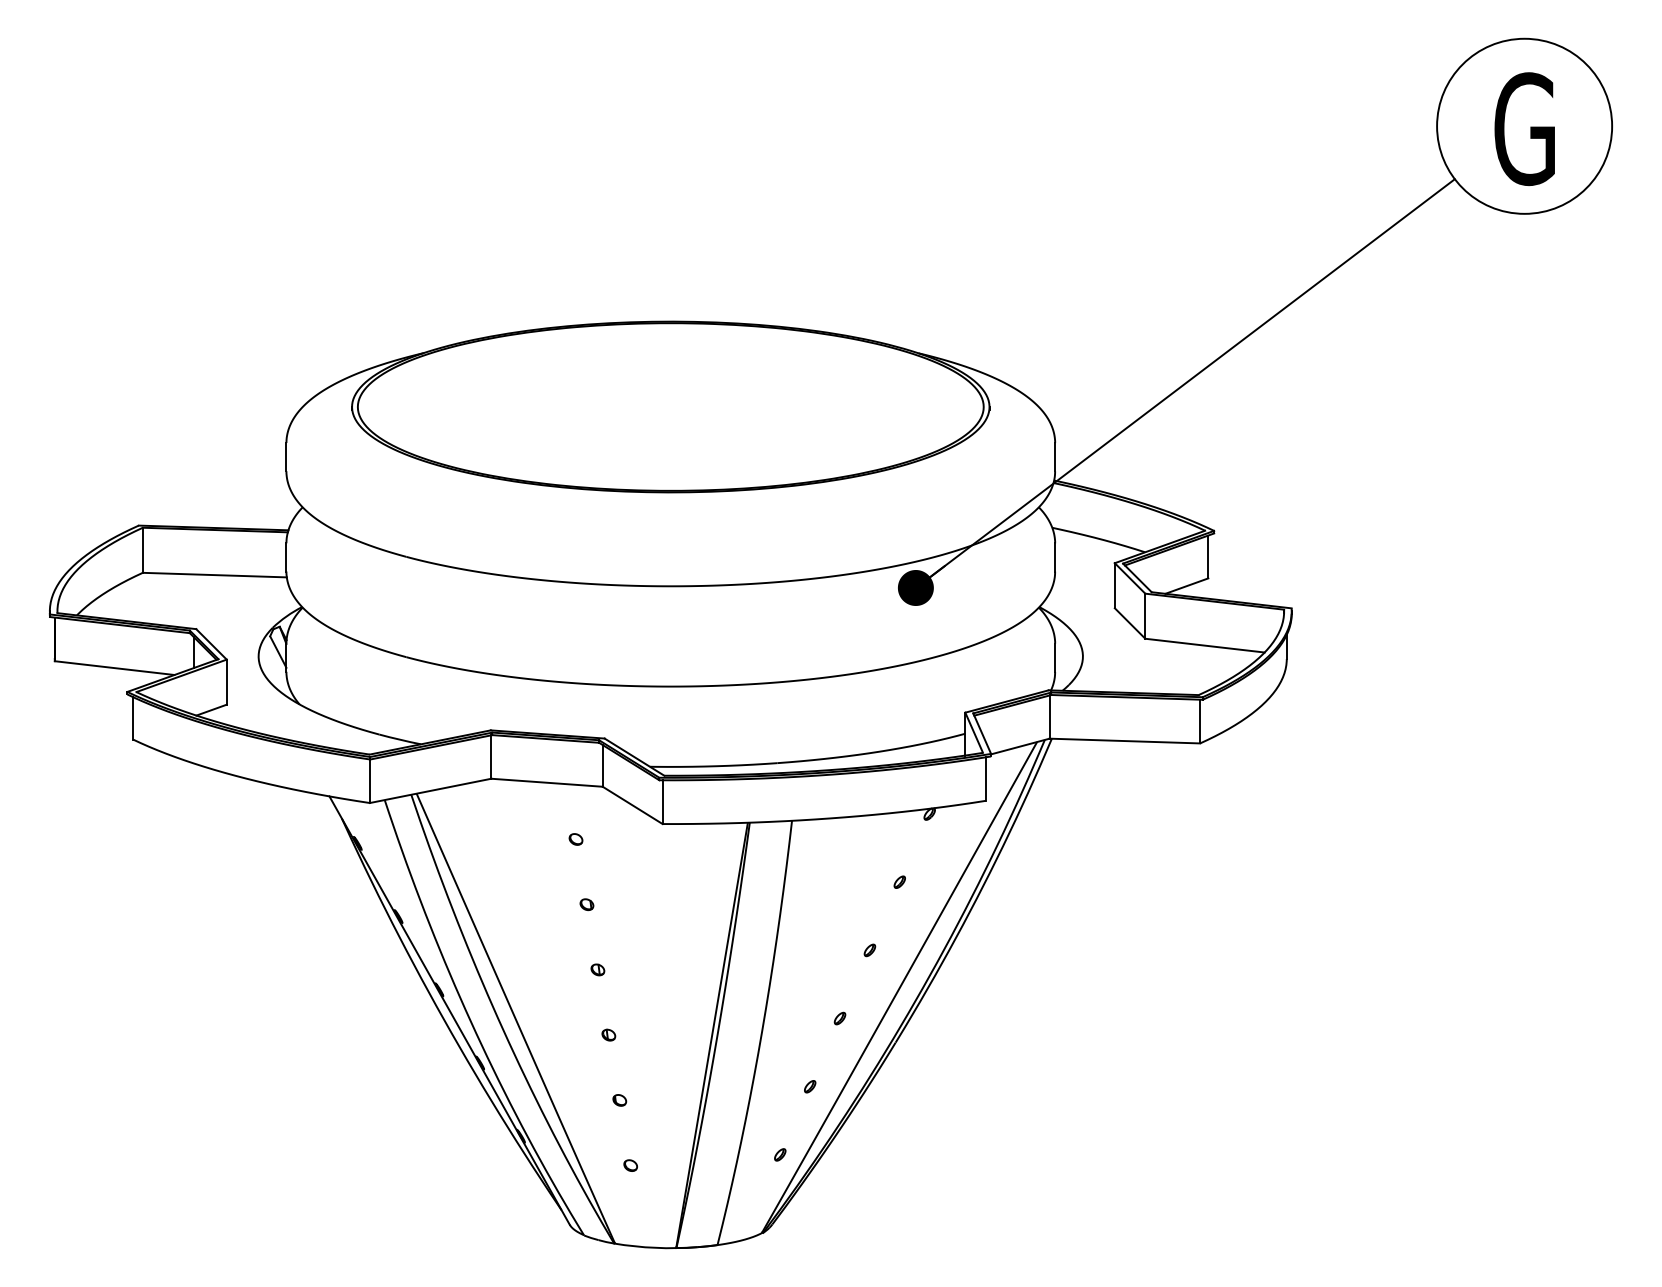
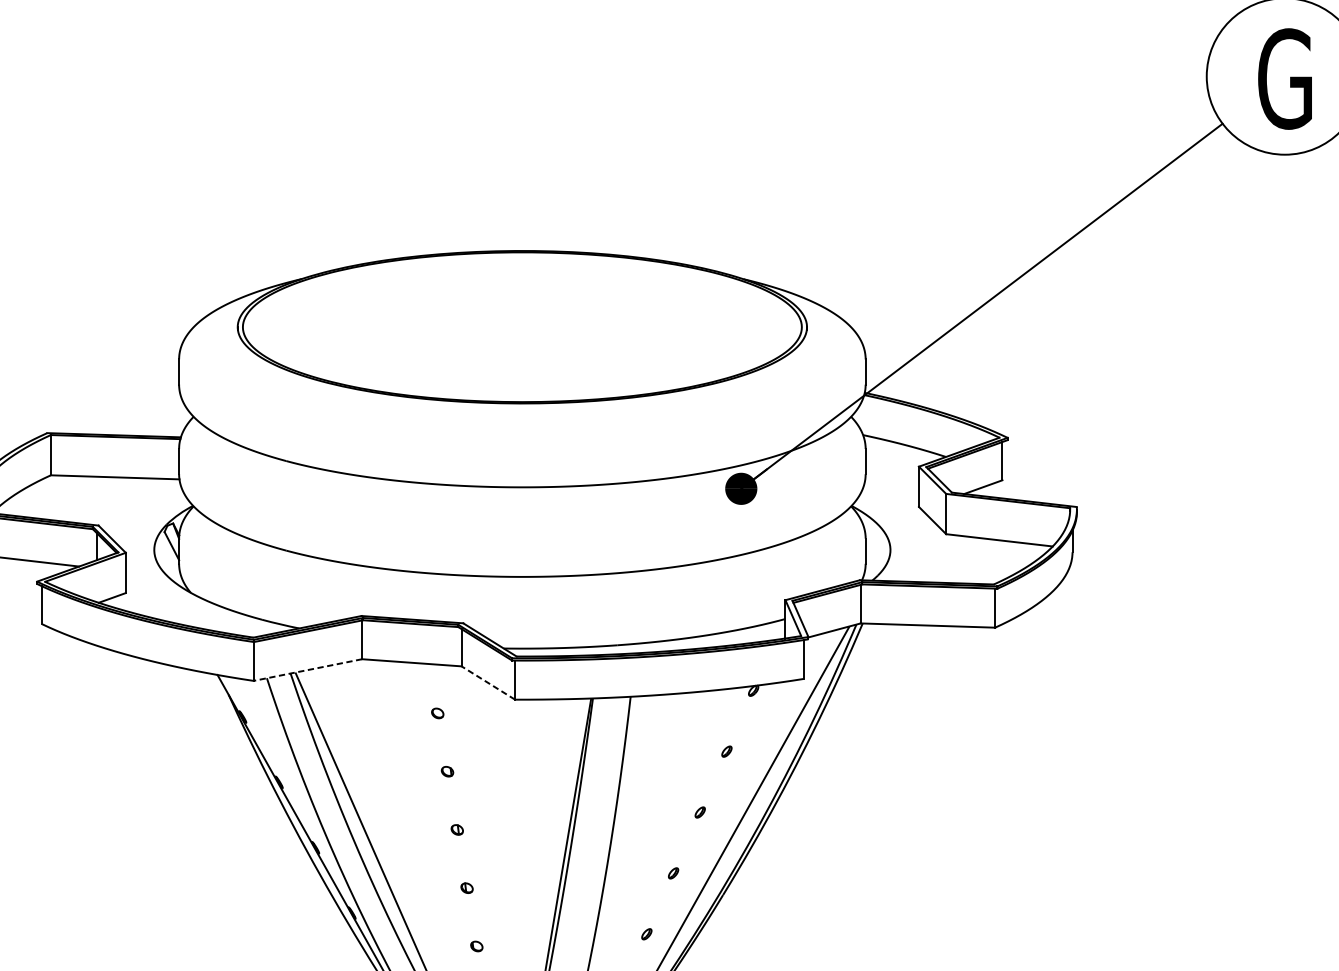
line: (430, 790) -> (307, 669), solid -> dashed
line: (632, 805) -> (488, 683), solid -> dashed

